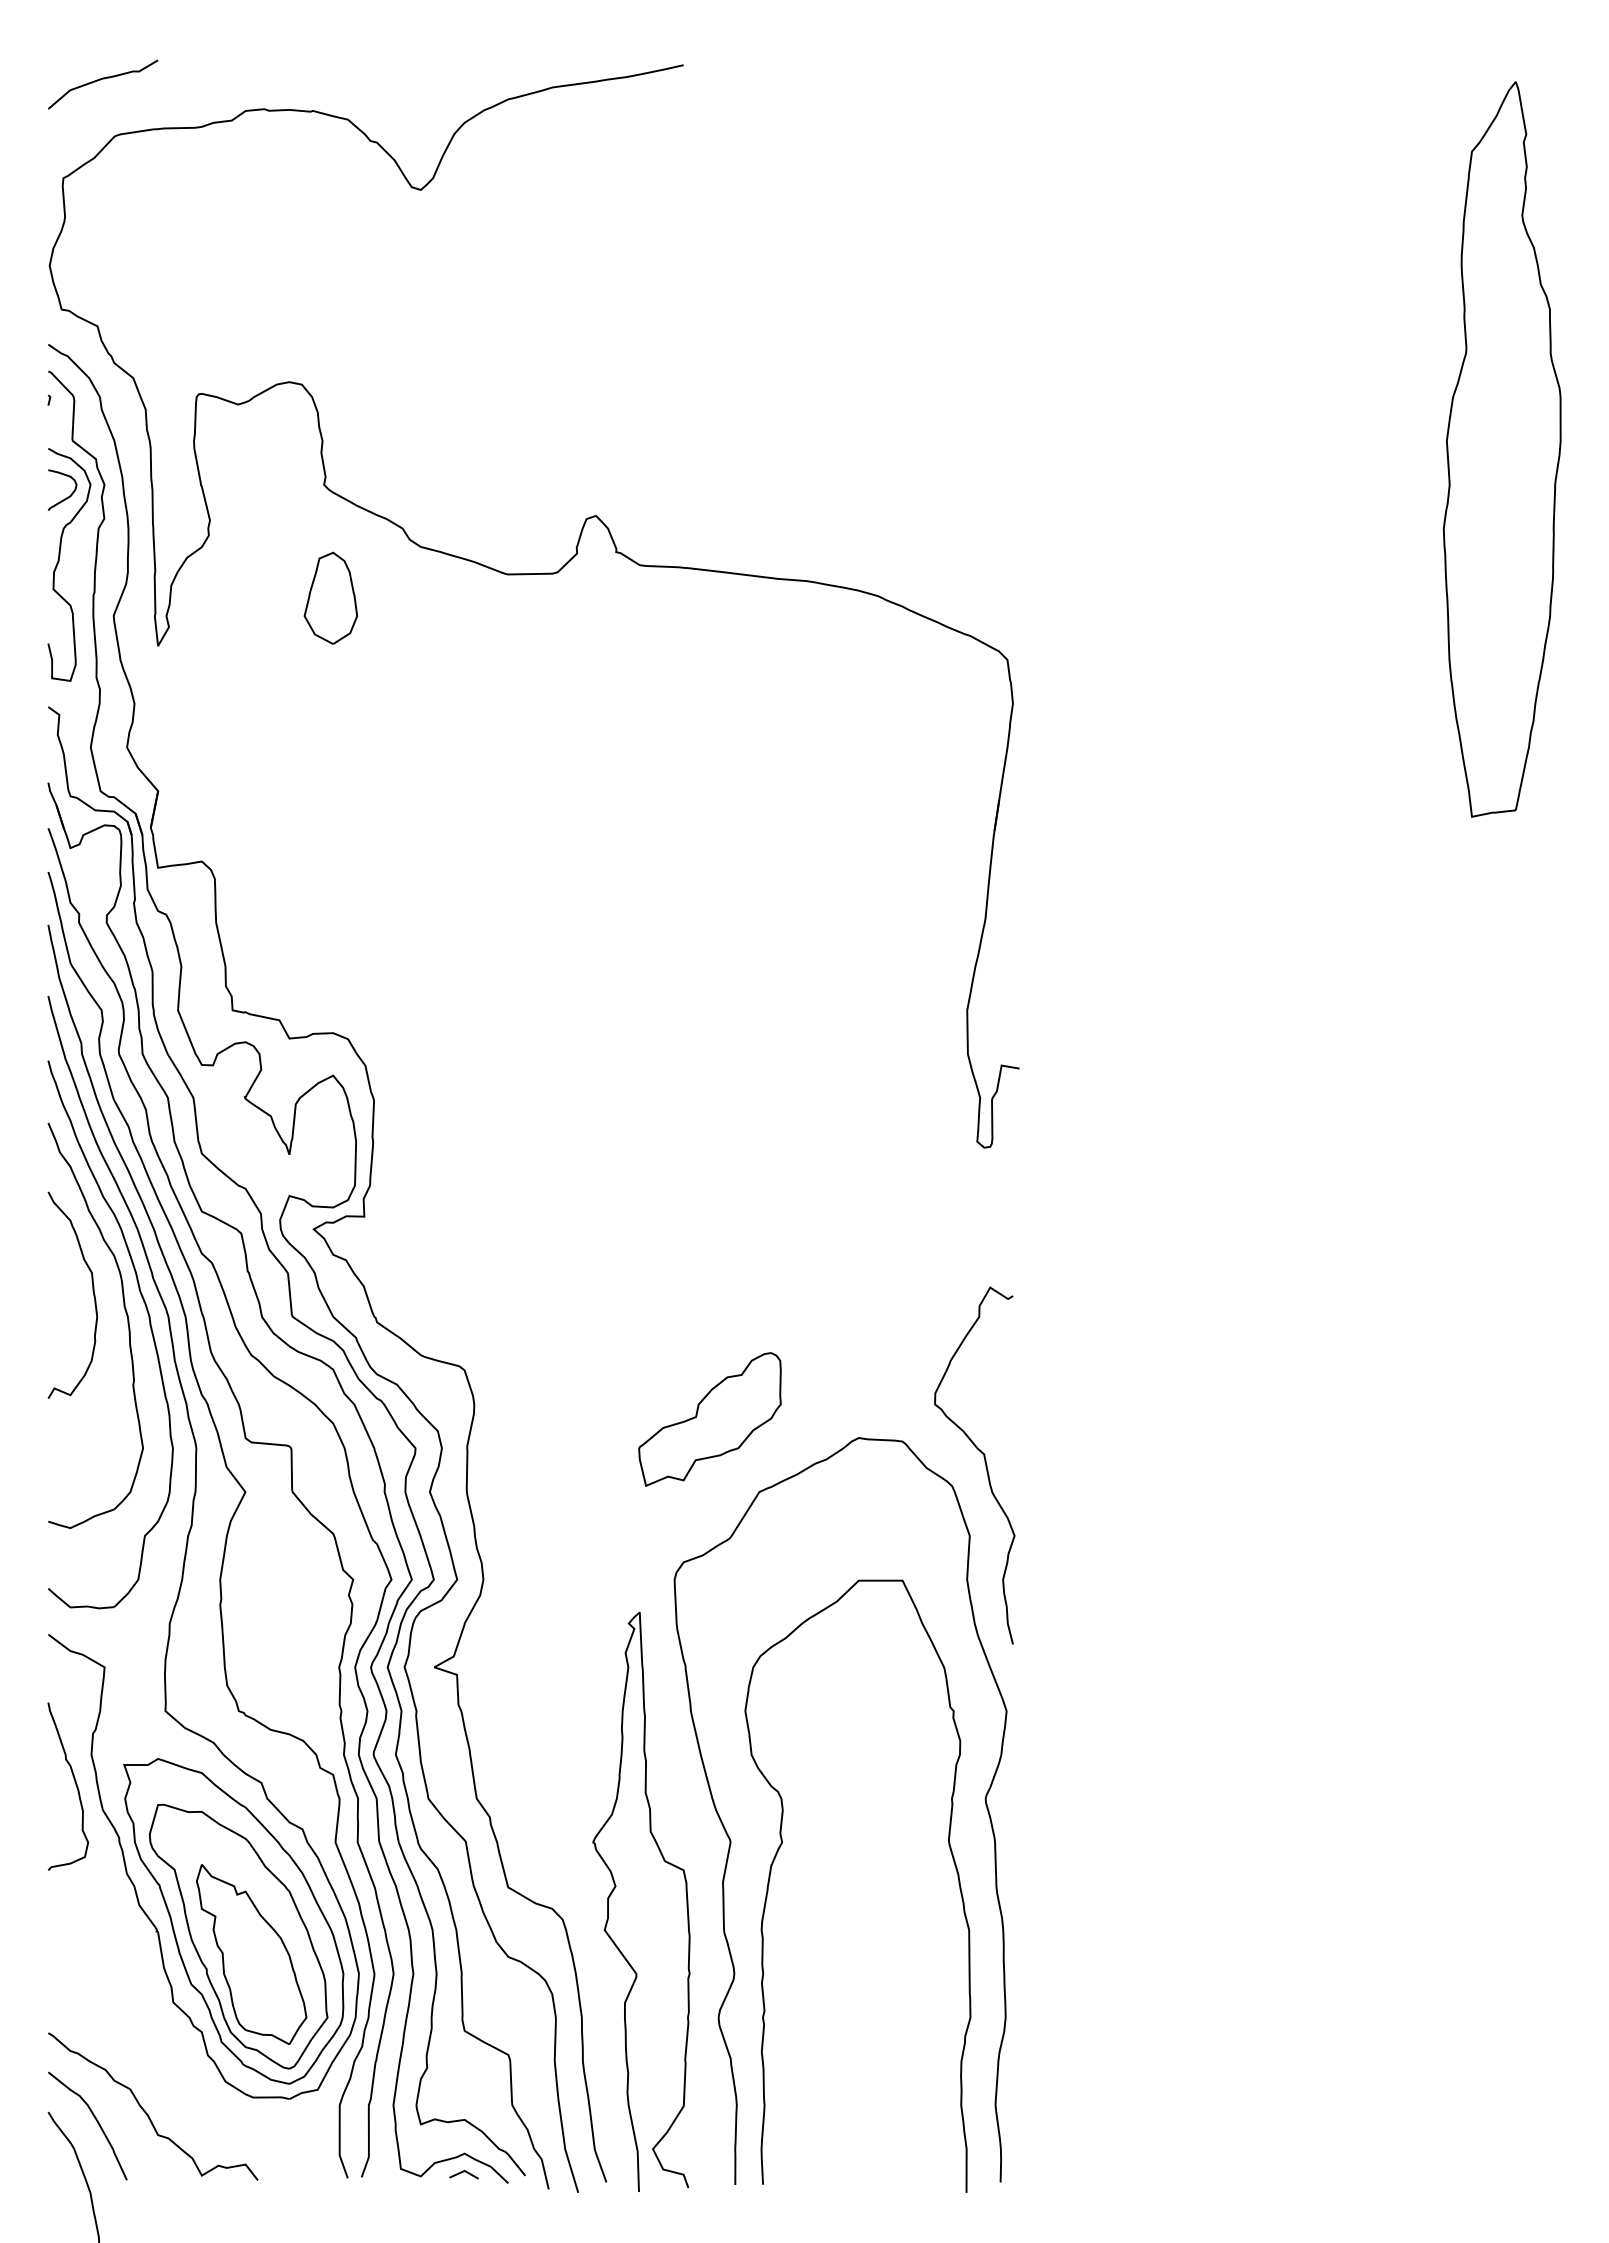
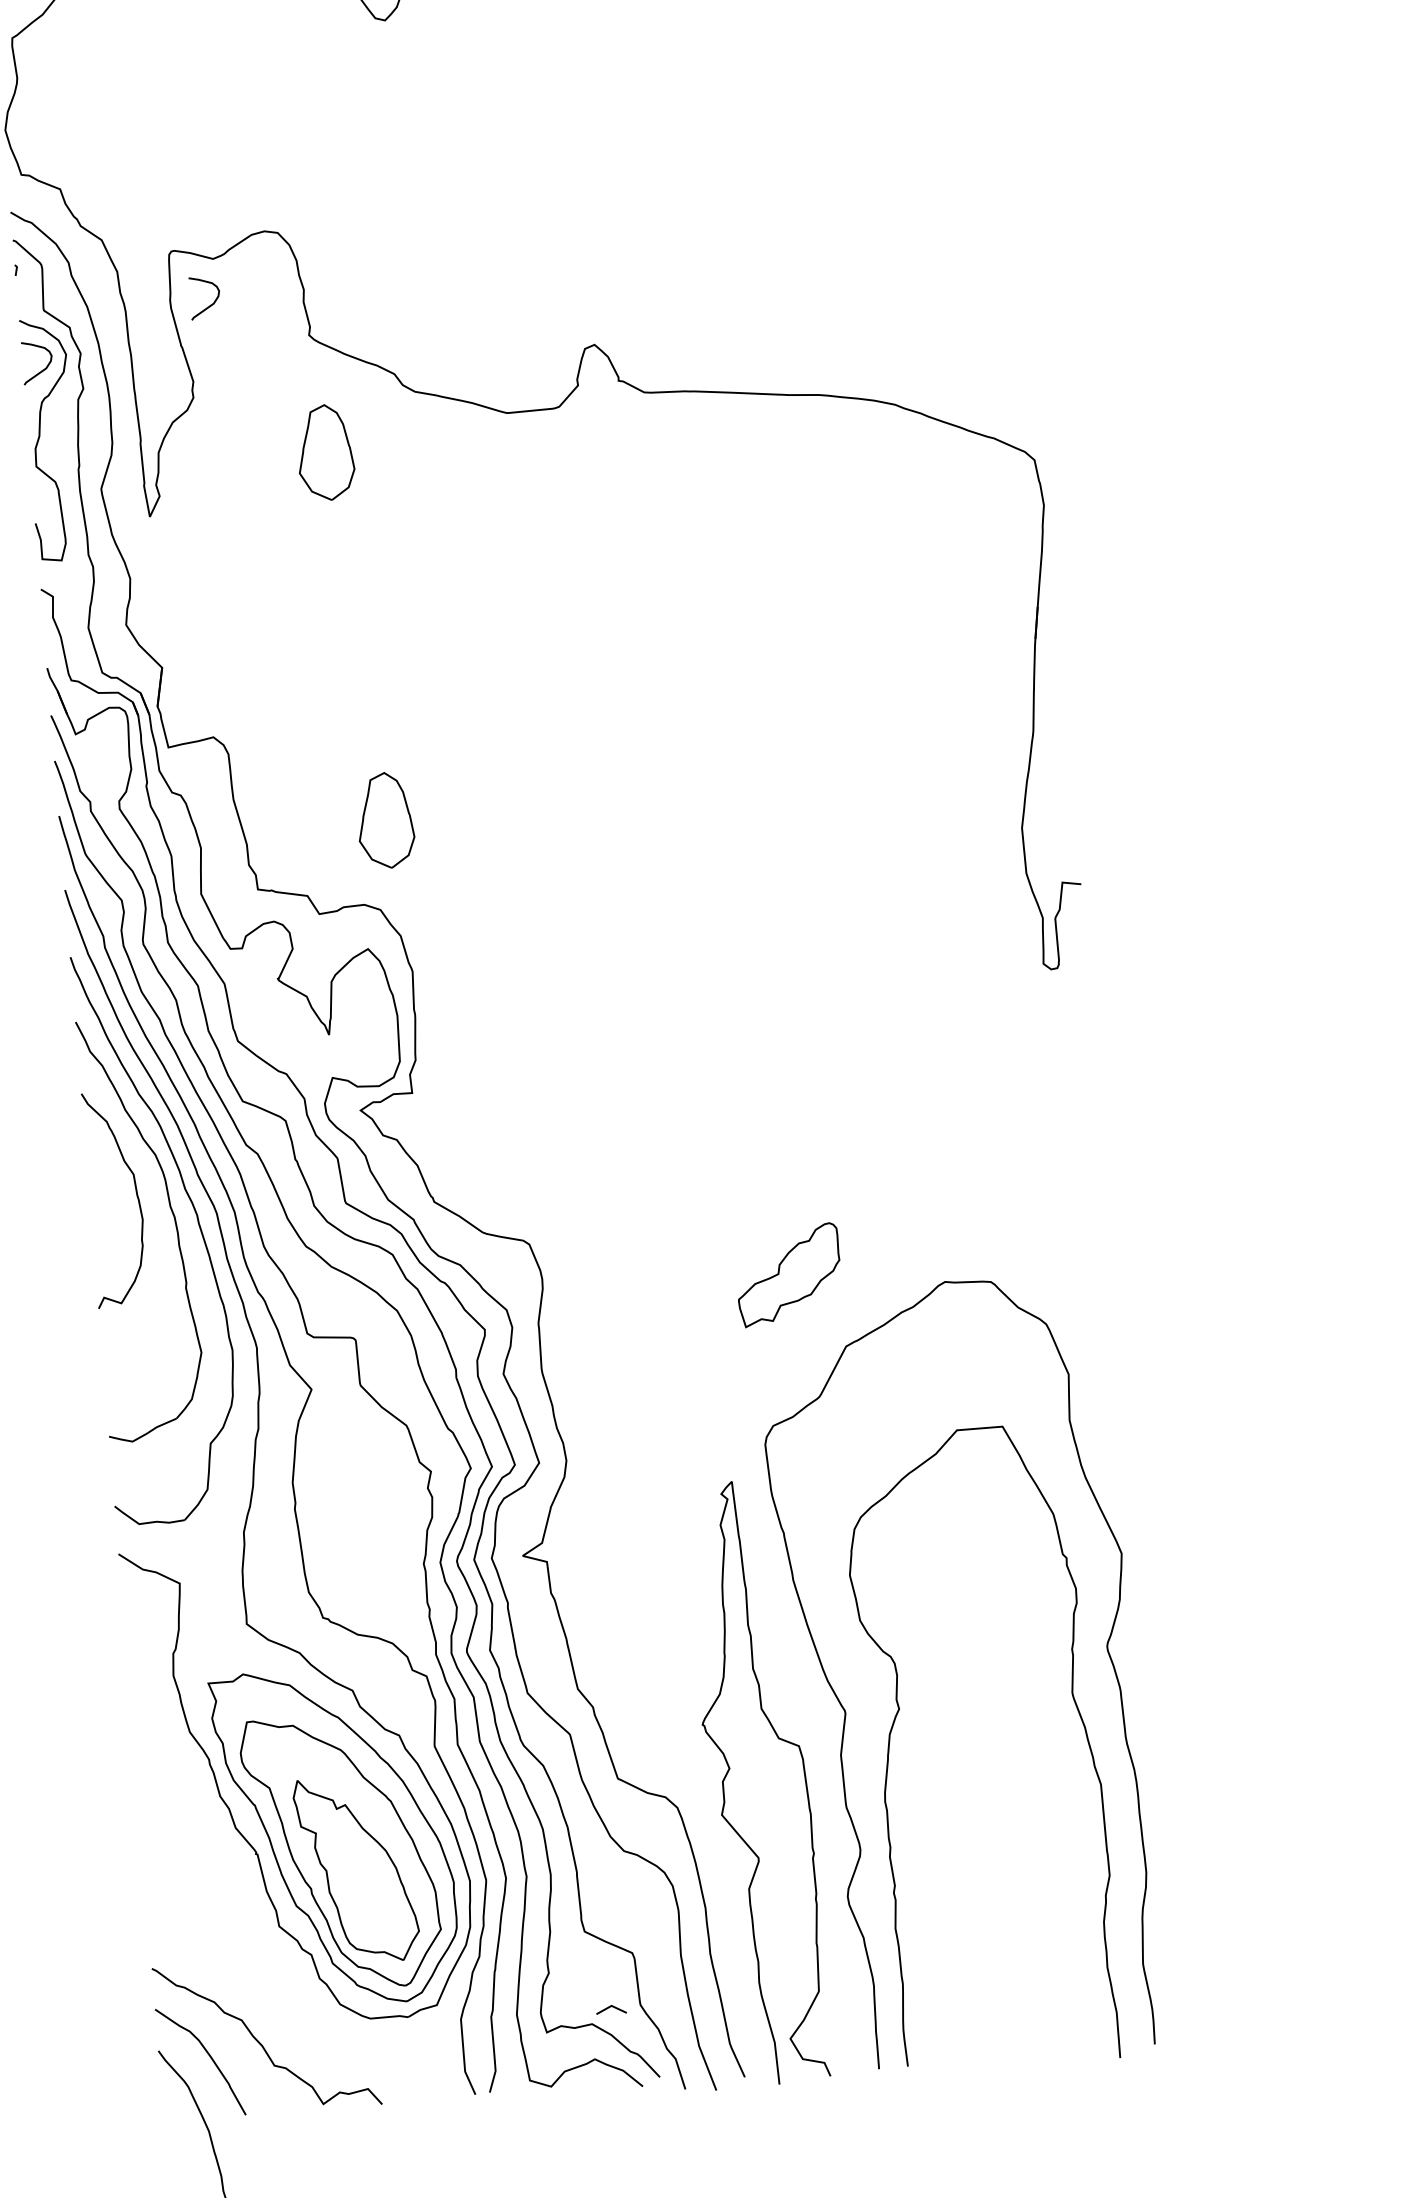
curve: (231, 448) -> (209, 305), added
part: (359, 953) -> (385, 819), added
part: (709, 1419) -> (788, 1275), size x0.7
curve: (984, 1462) -> (1077, 1296), removed
curve: (75, 1785) -> (159, 1708), removed
line: (463, 2172) -> (610, 2007), moved

